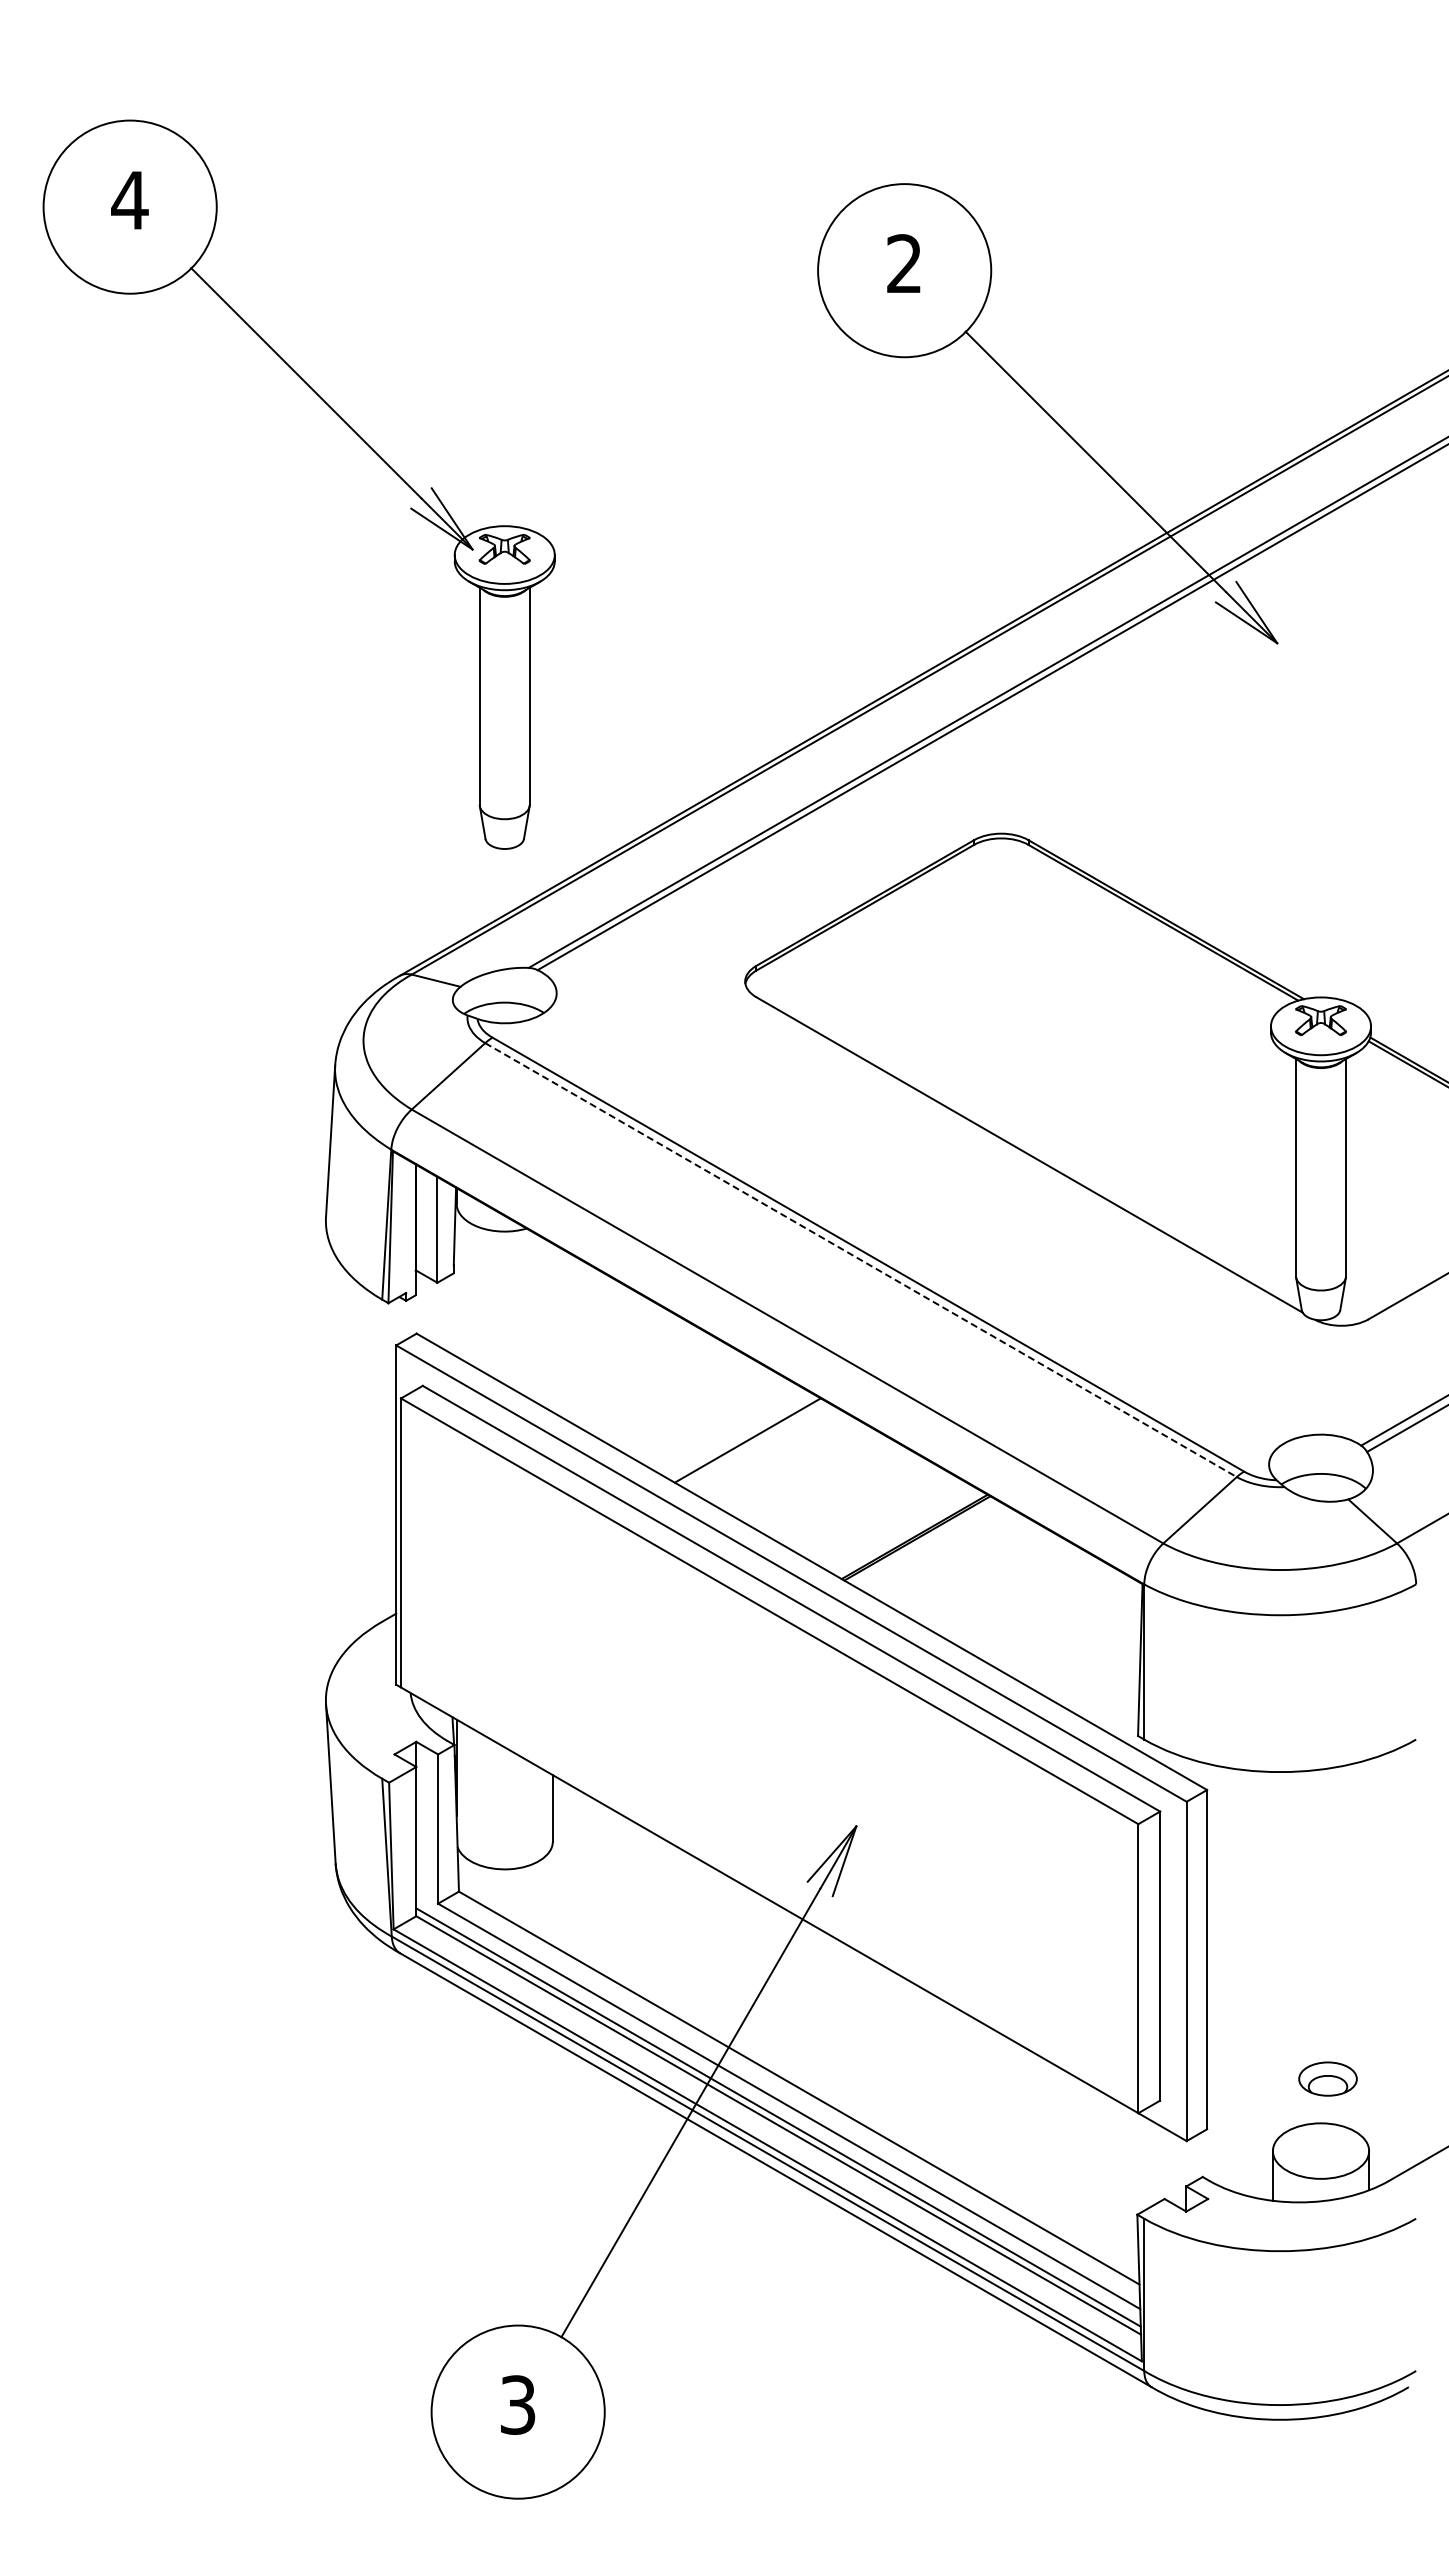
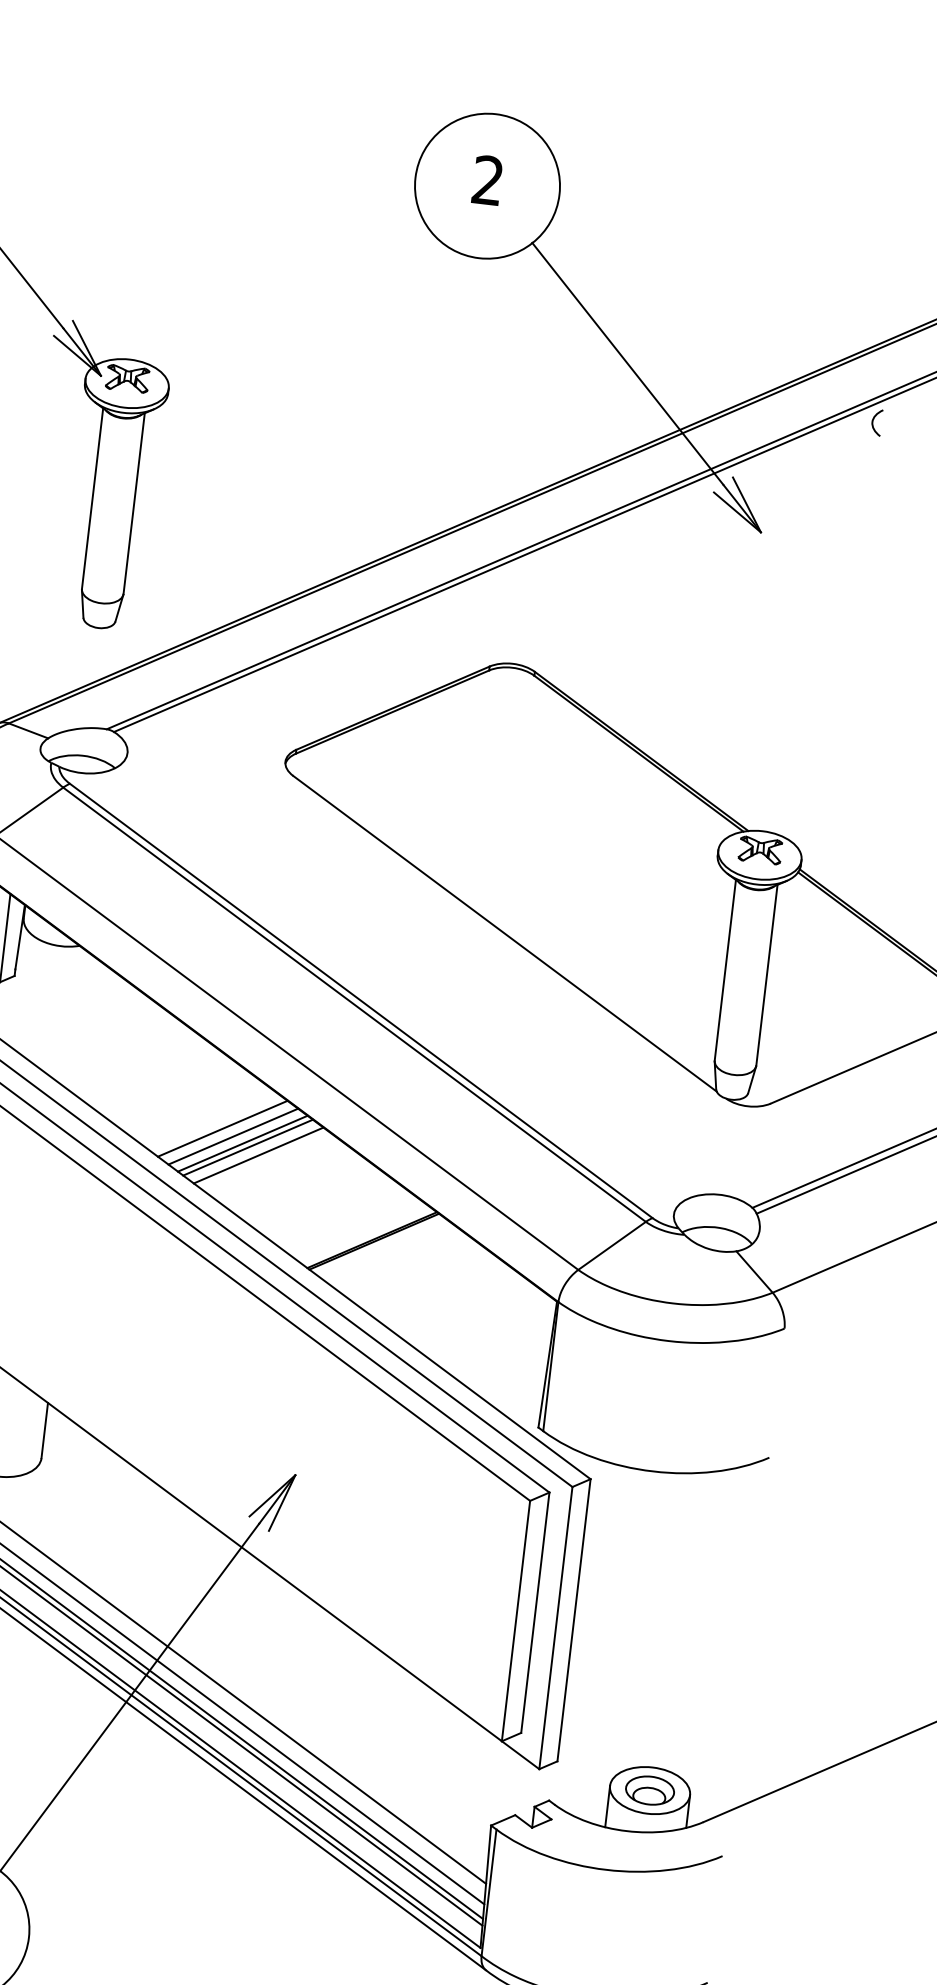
curve: (1395, 495) -> (873, 421), added
line: (861, 1260) -> (354, 1005), dashed -> solid
line: (721, 1425) -> (222, 1128), added
line: (735, 1433) -> (233, 1136), added
line: (754, 1444) -> (247, 1147), added
line: (768, 1452) -> (258, 1155), added
part: (1327, 2078) -> (649, 1790), moved

